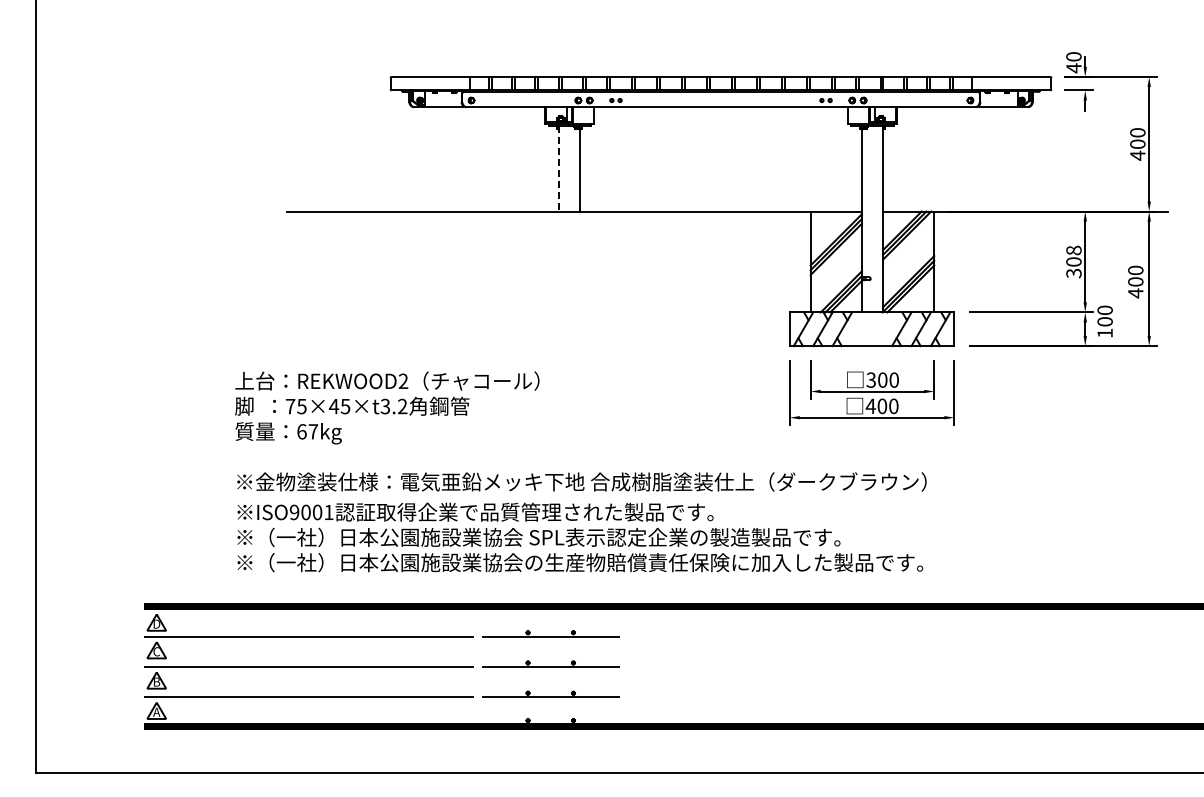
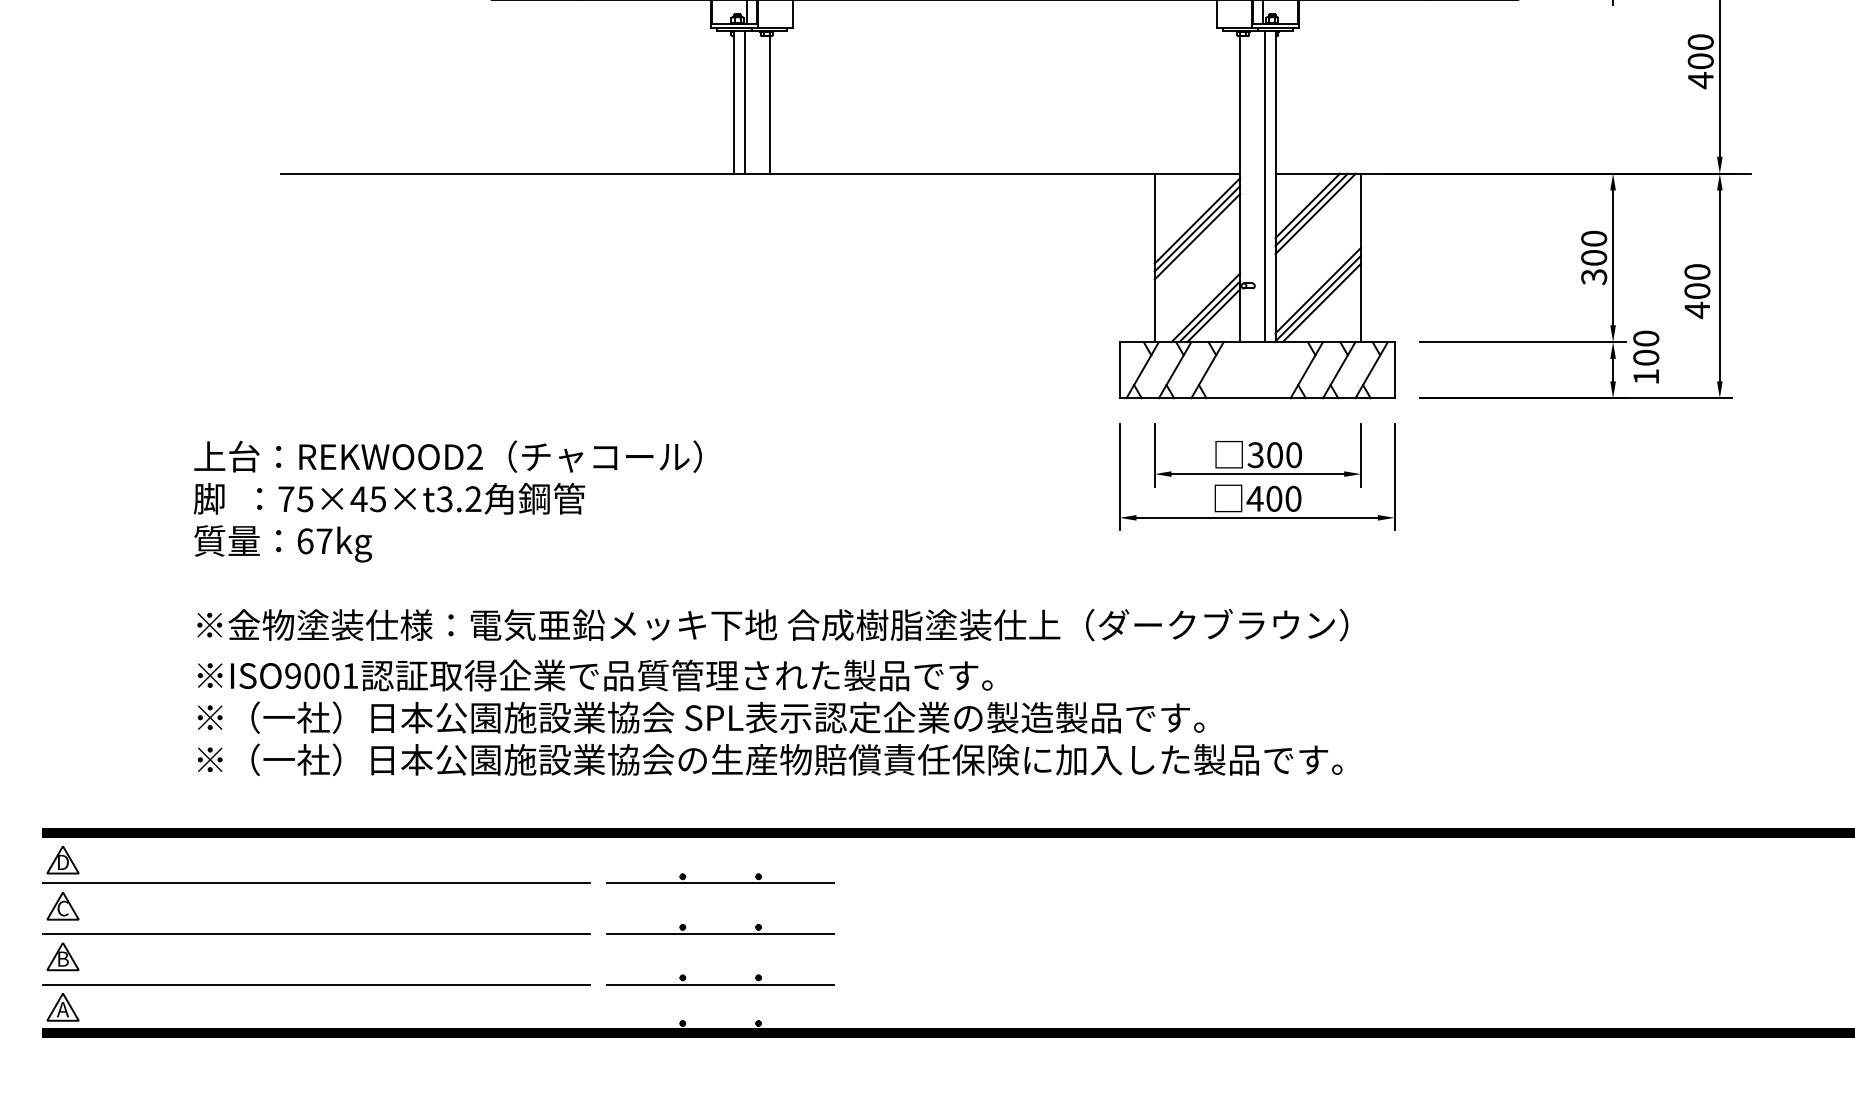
line: (558, 168) -> (733, 101), dashed -> solid
line: (565, 168) -> (745, 101), added
line: (876, 219) -> (1264, 186), added
text: (1073, 250) -> (1593, 238), 308 -> 300

